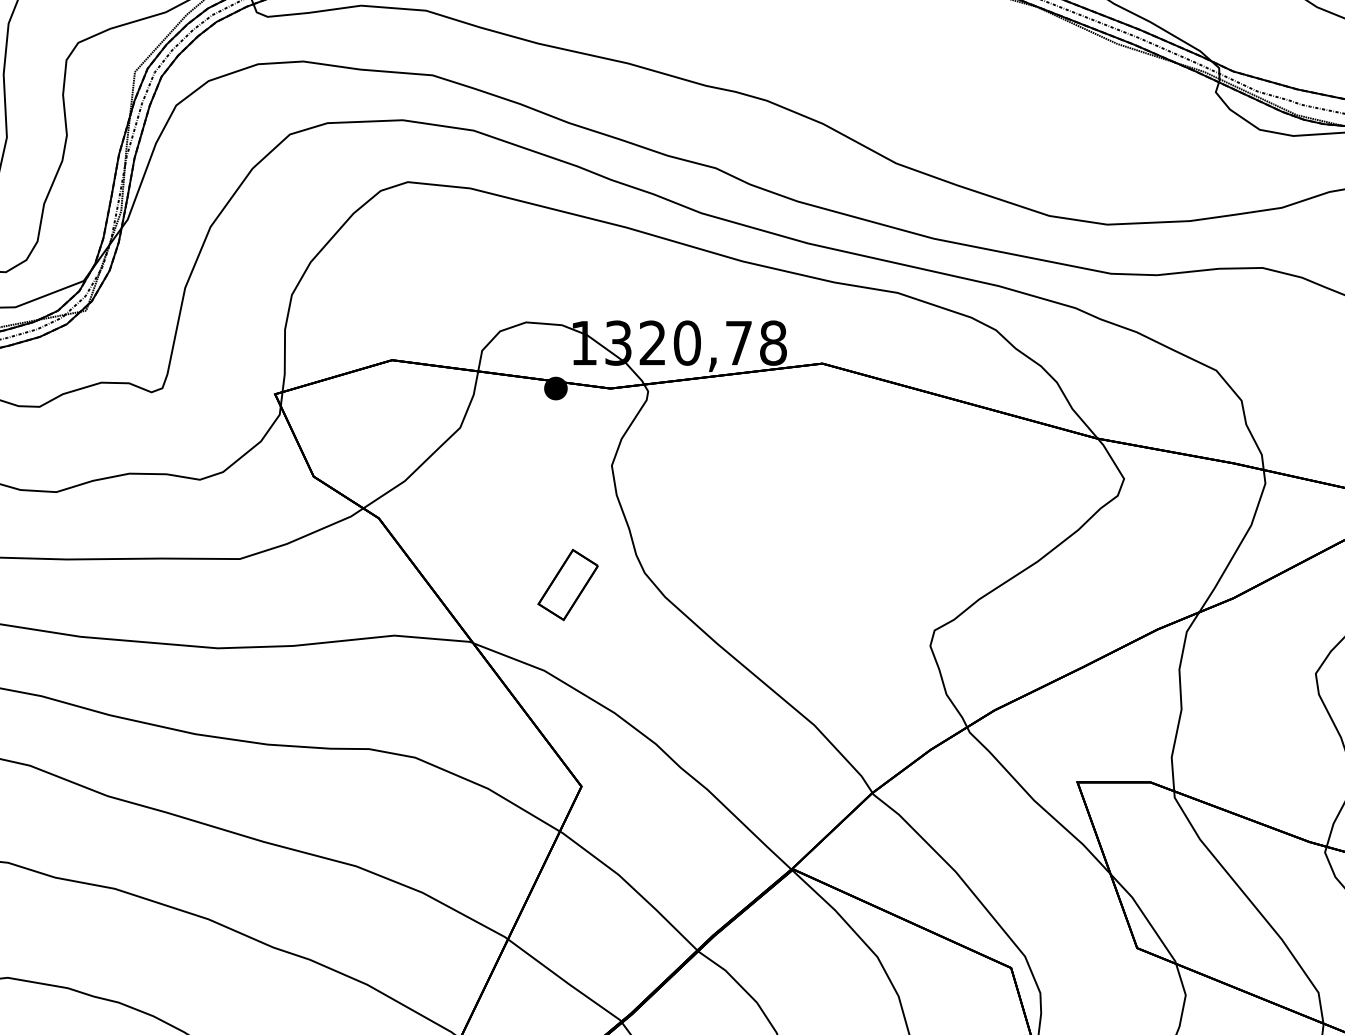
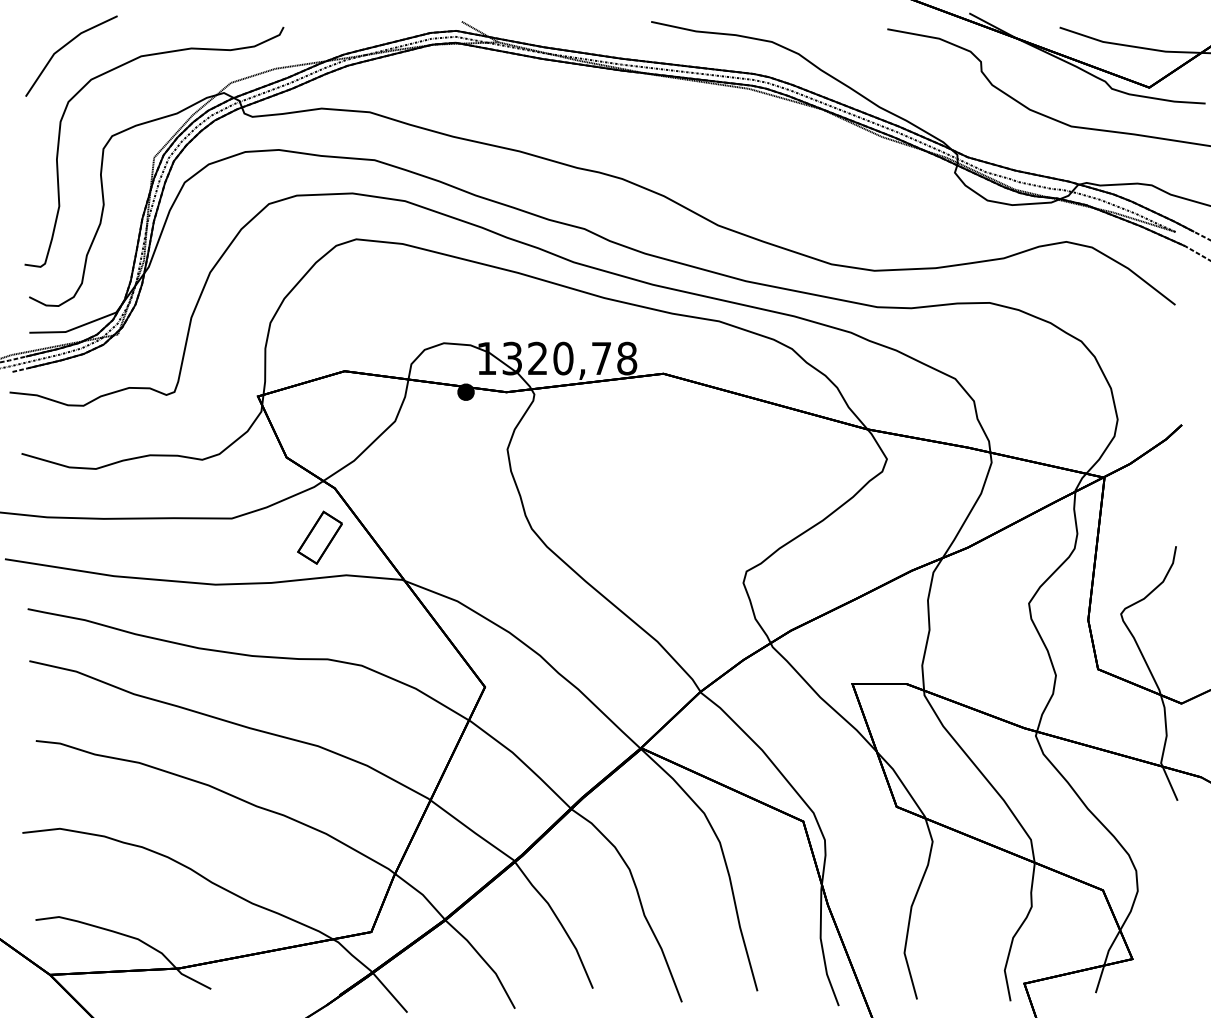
part: (567, 584) -> (319, 537), moved

